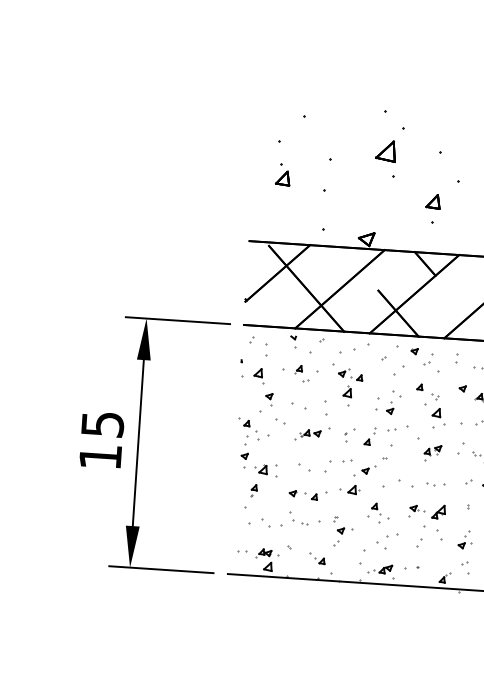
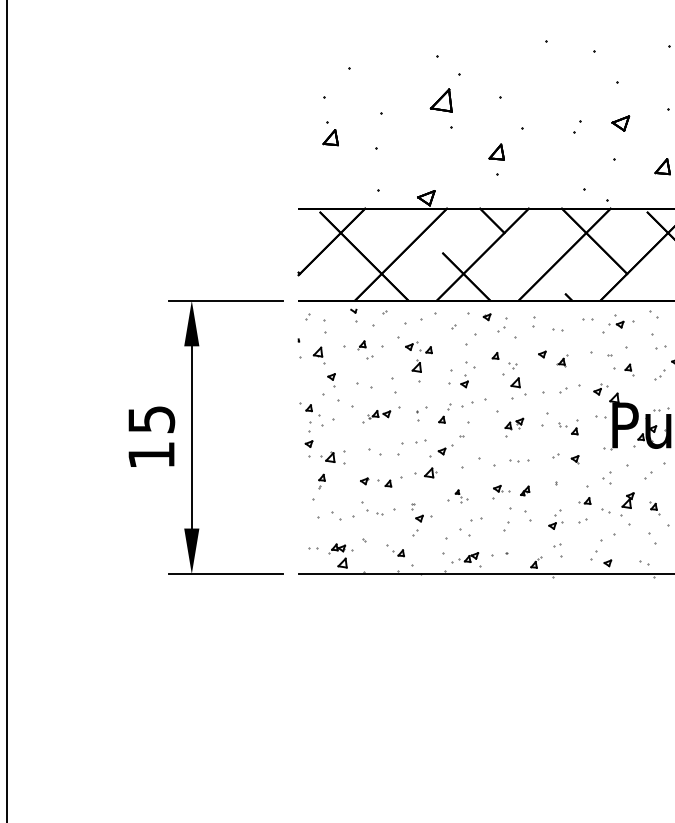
part: (280, 421) -> (345, 403), size x1.6
part: (391, 429) -> (467, 404), size x1.6
part: (438, 511) -> (524, 490), size x0.6
part: (380, 513) -> (461, 496), size x0.6

